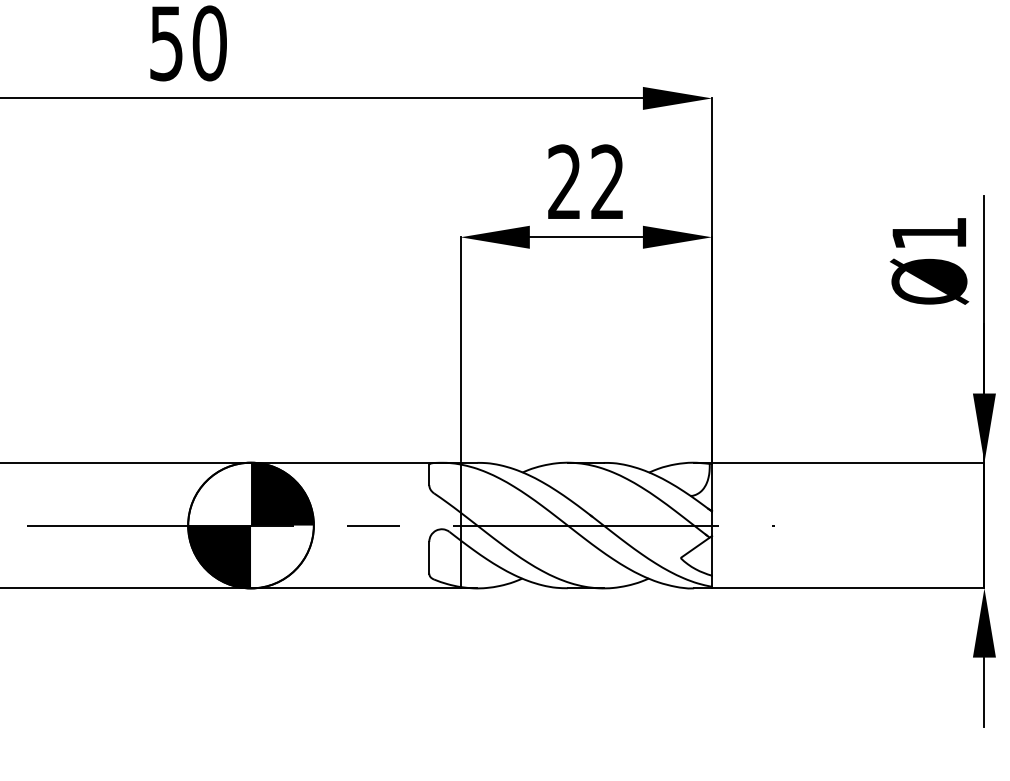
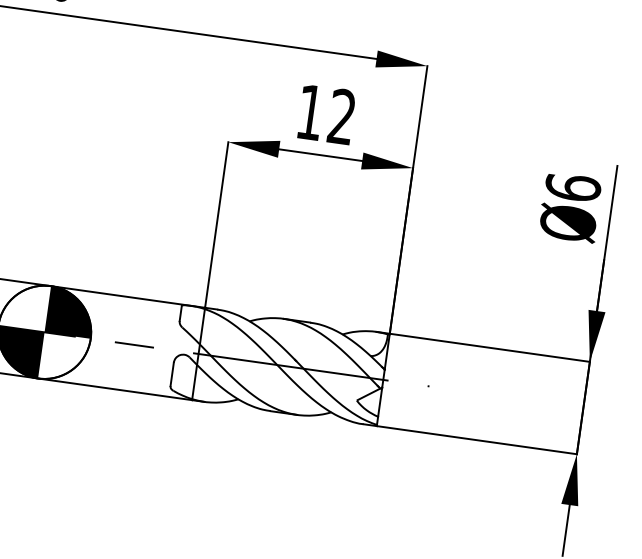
text: (564, 181) -> (310, 111), 22 -> 12
text: (929, 233) -> (573, 187), Ø1 -> Ø6

